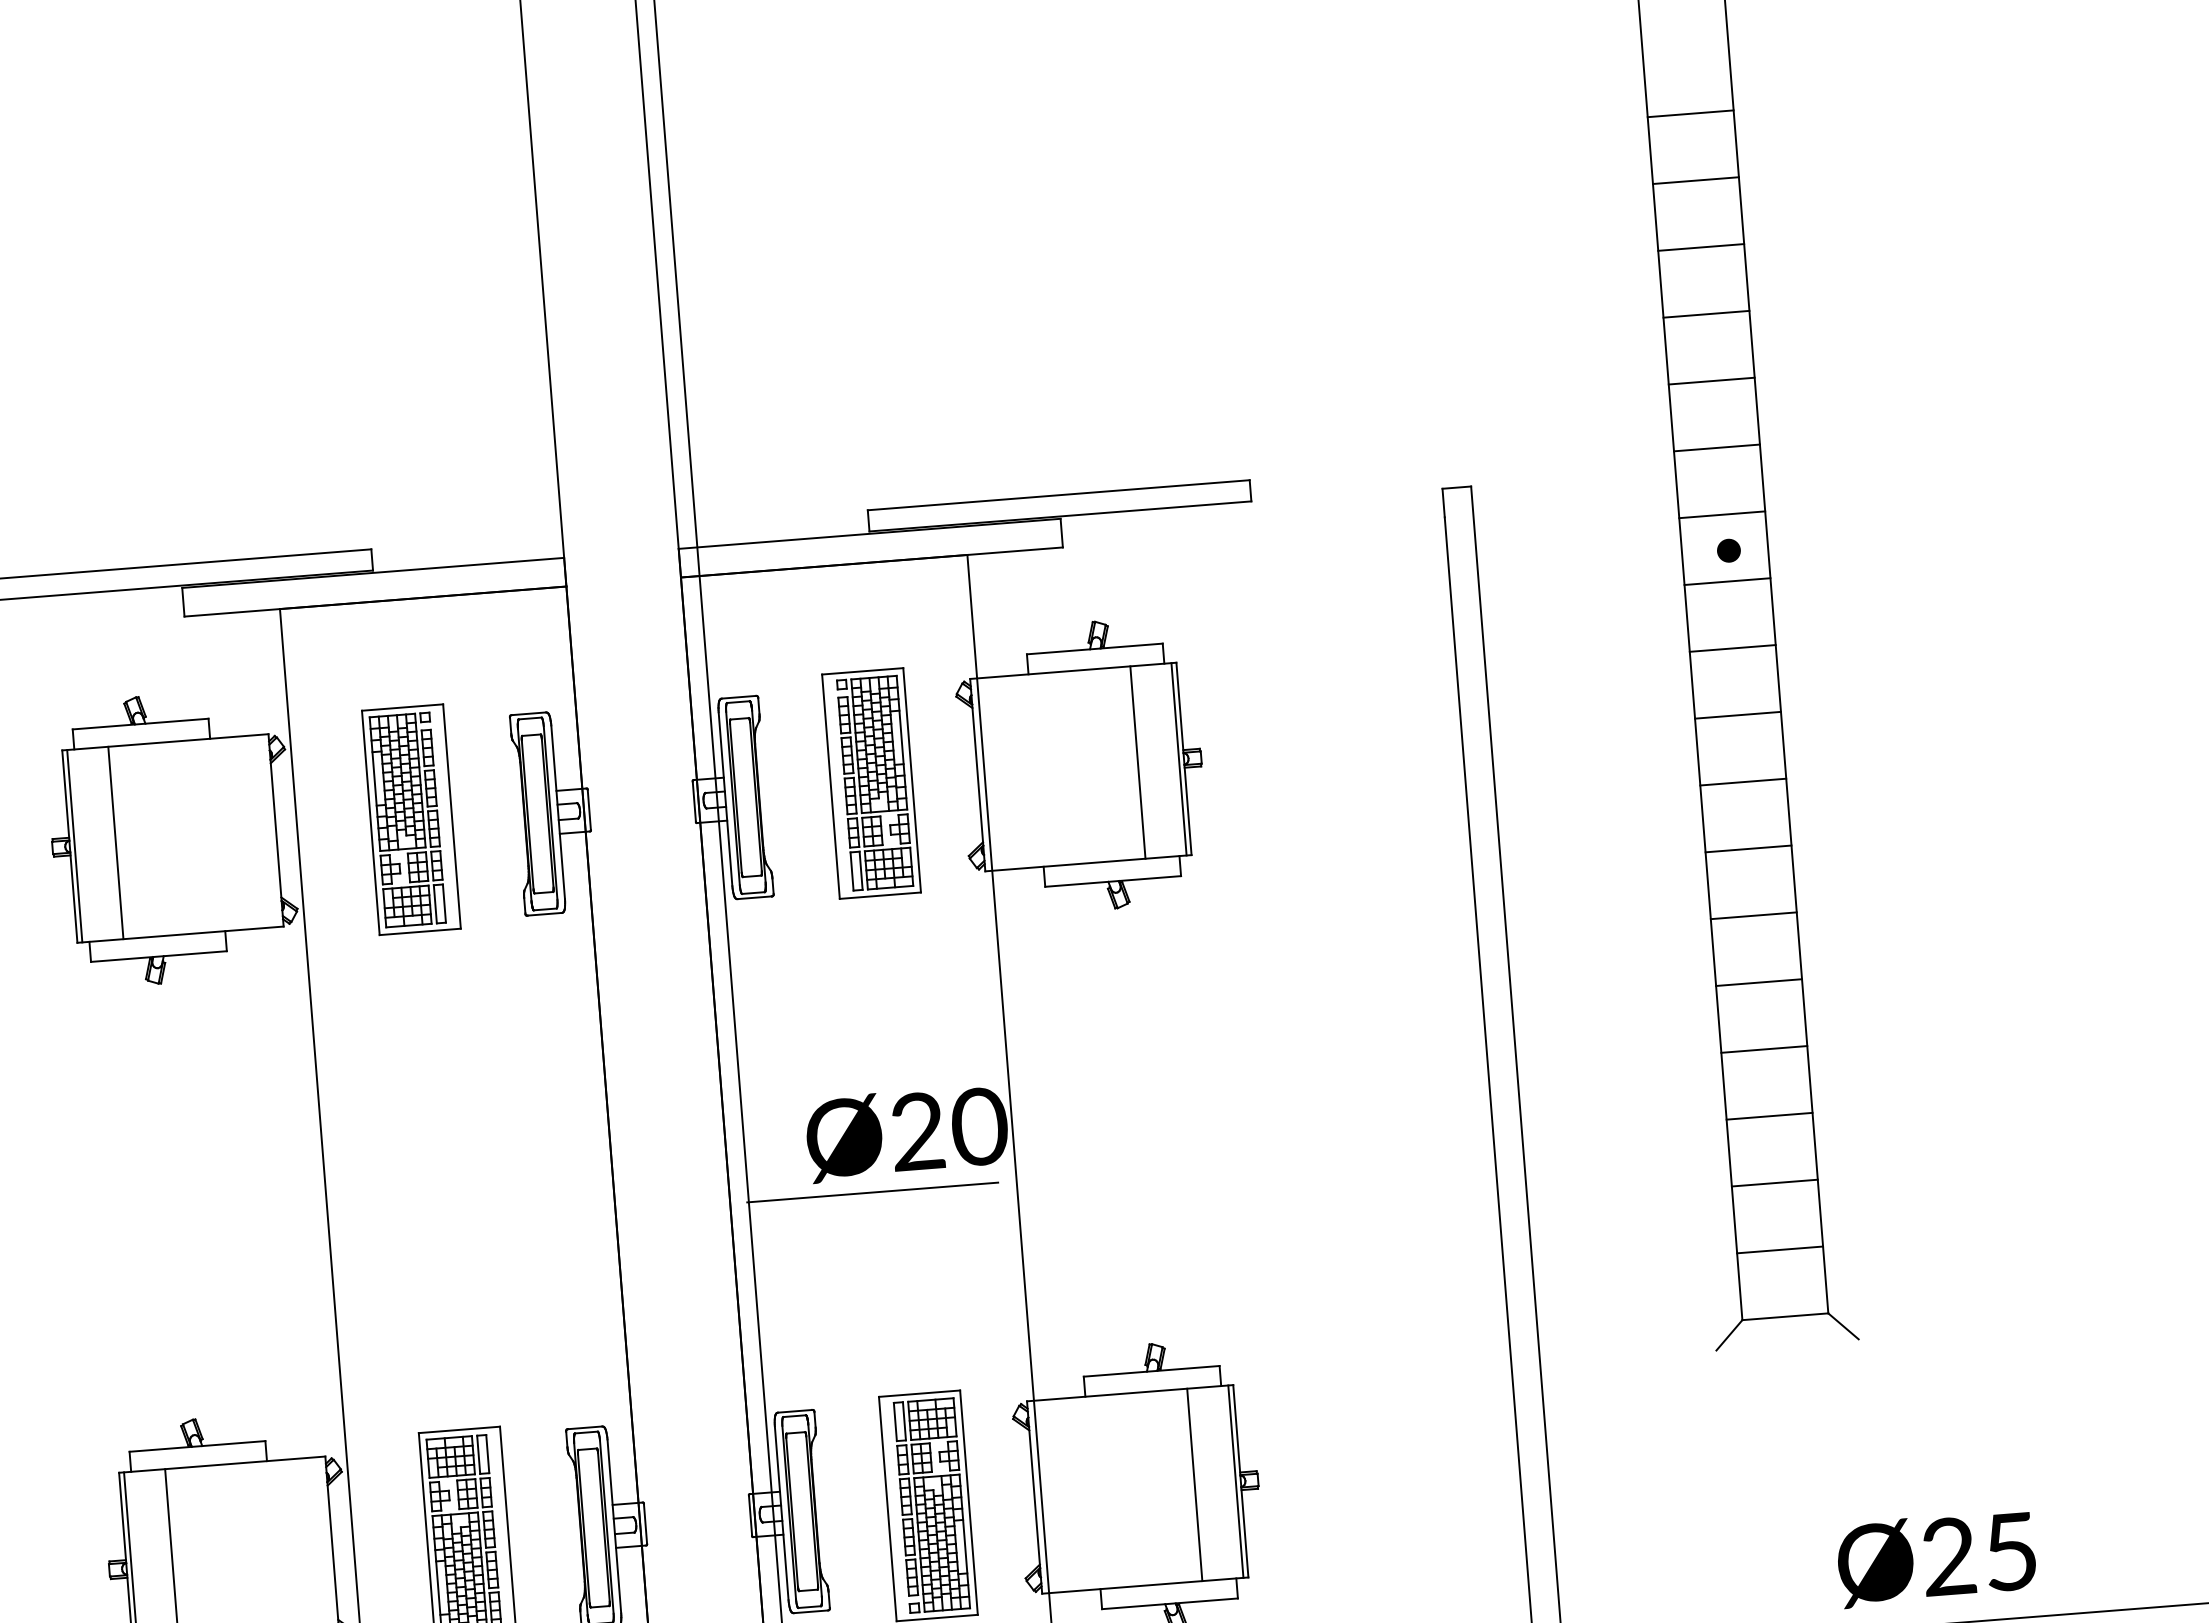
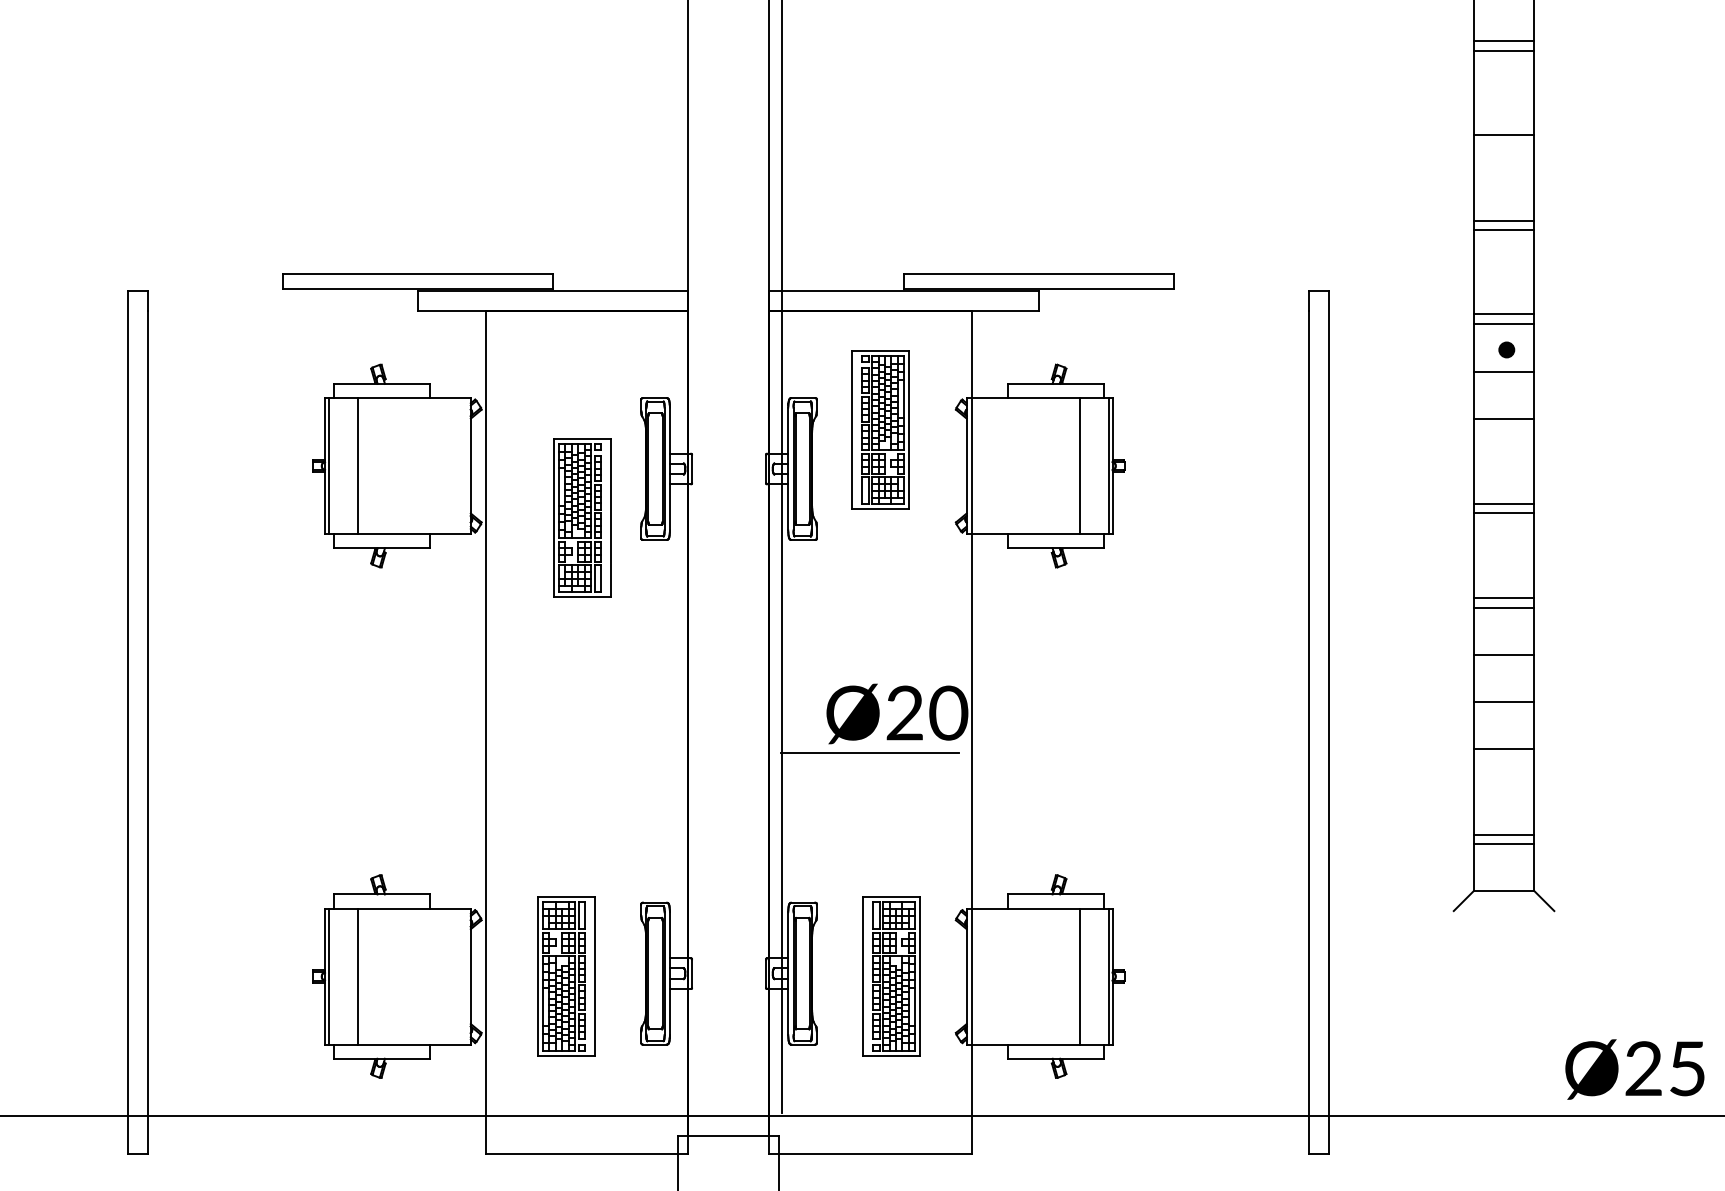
line: (1695, 181) -> (1503, 51), moved
line: (1705, 314) -> (1503, 220), moved
line: (1716, 448) -> (1503, 314), moved
line: (1737, 715) -> (1503, 504), moved
part: (871, 782) -> (880, 429), moved
part: (411, 818) -> (582, 517), moved
line: (1747, 848) -> (1503, 597), moved
line: (1774, 1182) -> (1503, 834), moved
text: (1936, 1558) -> (1634, 1069), moved

